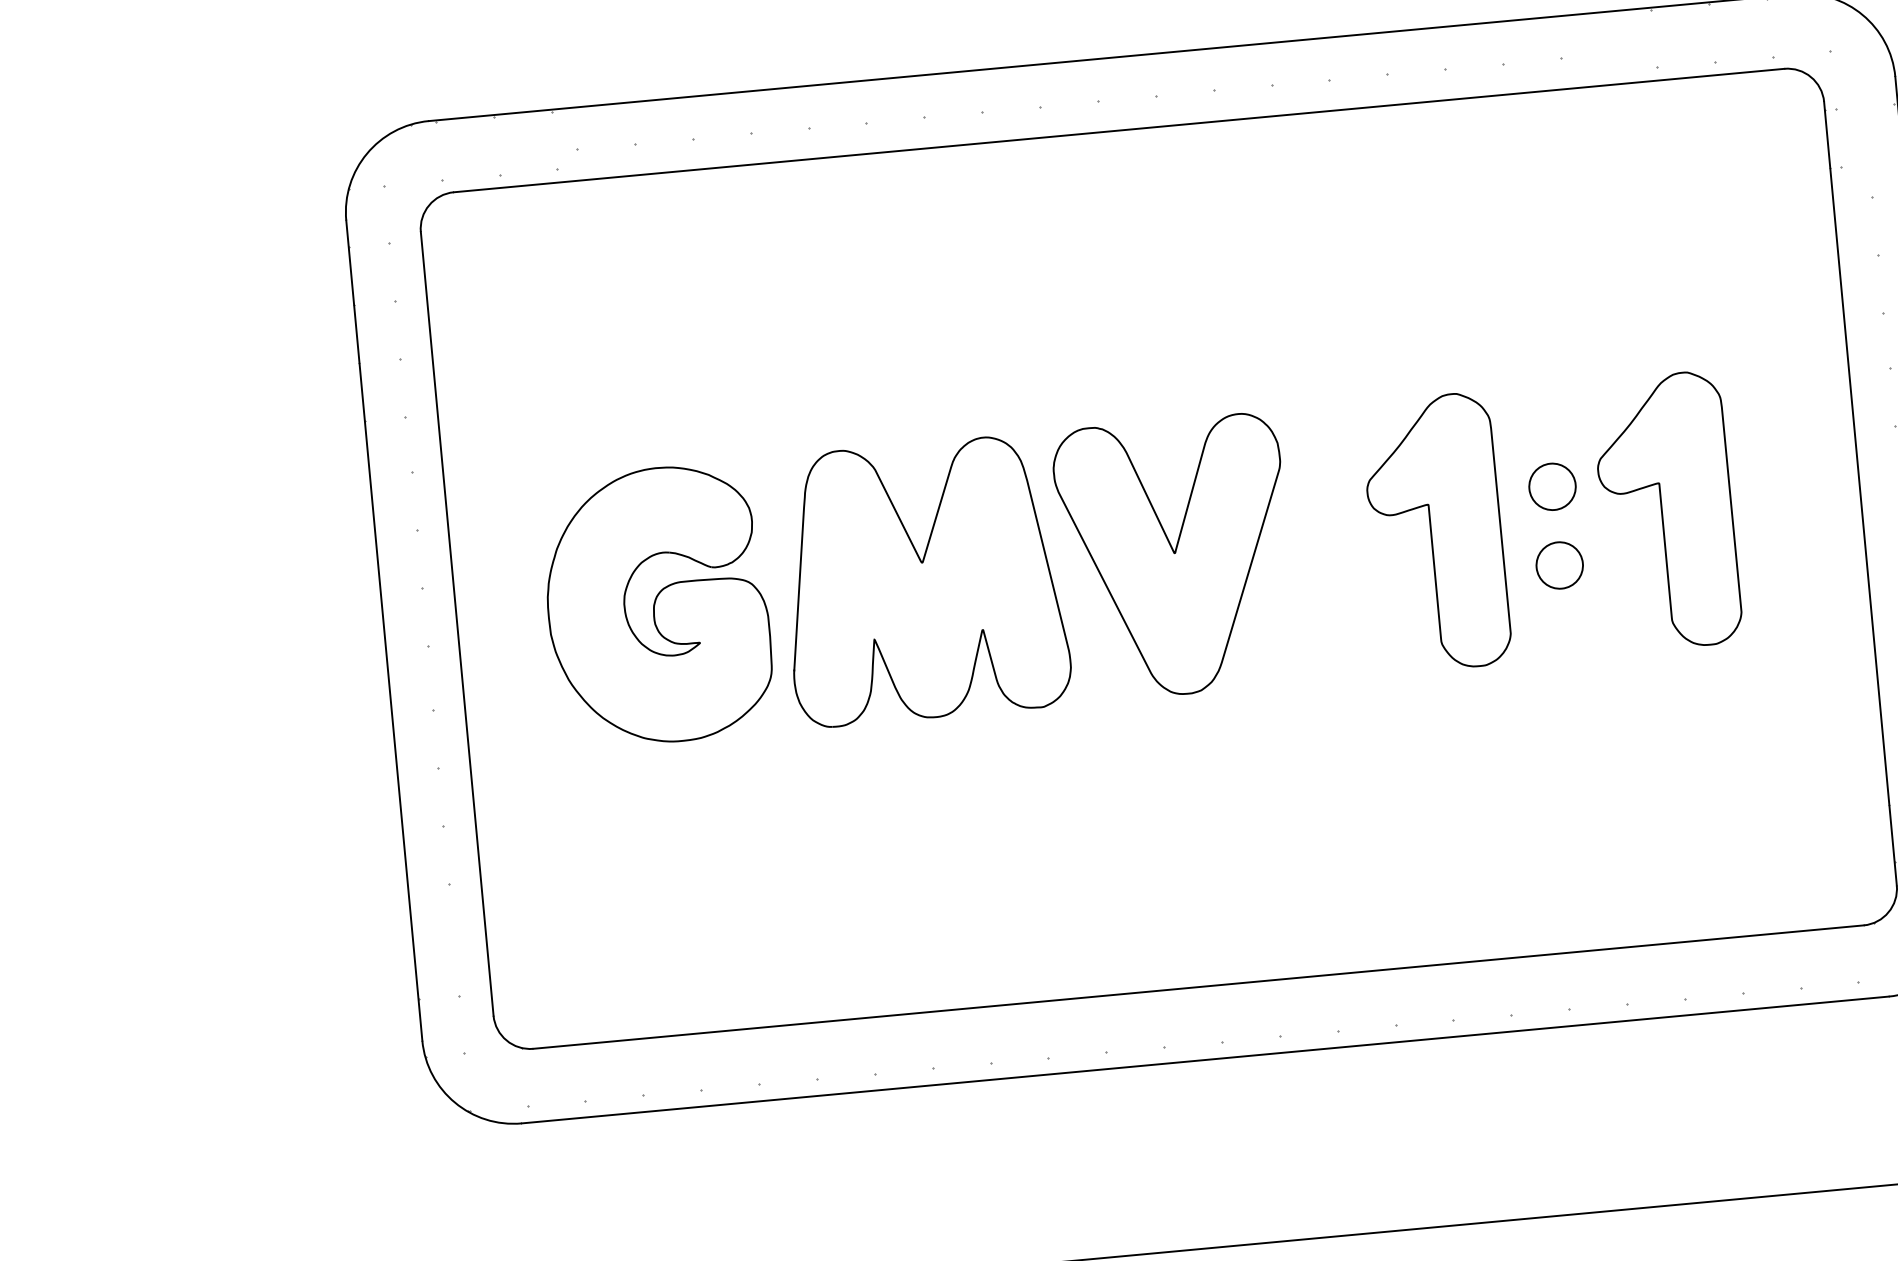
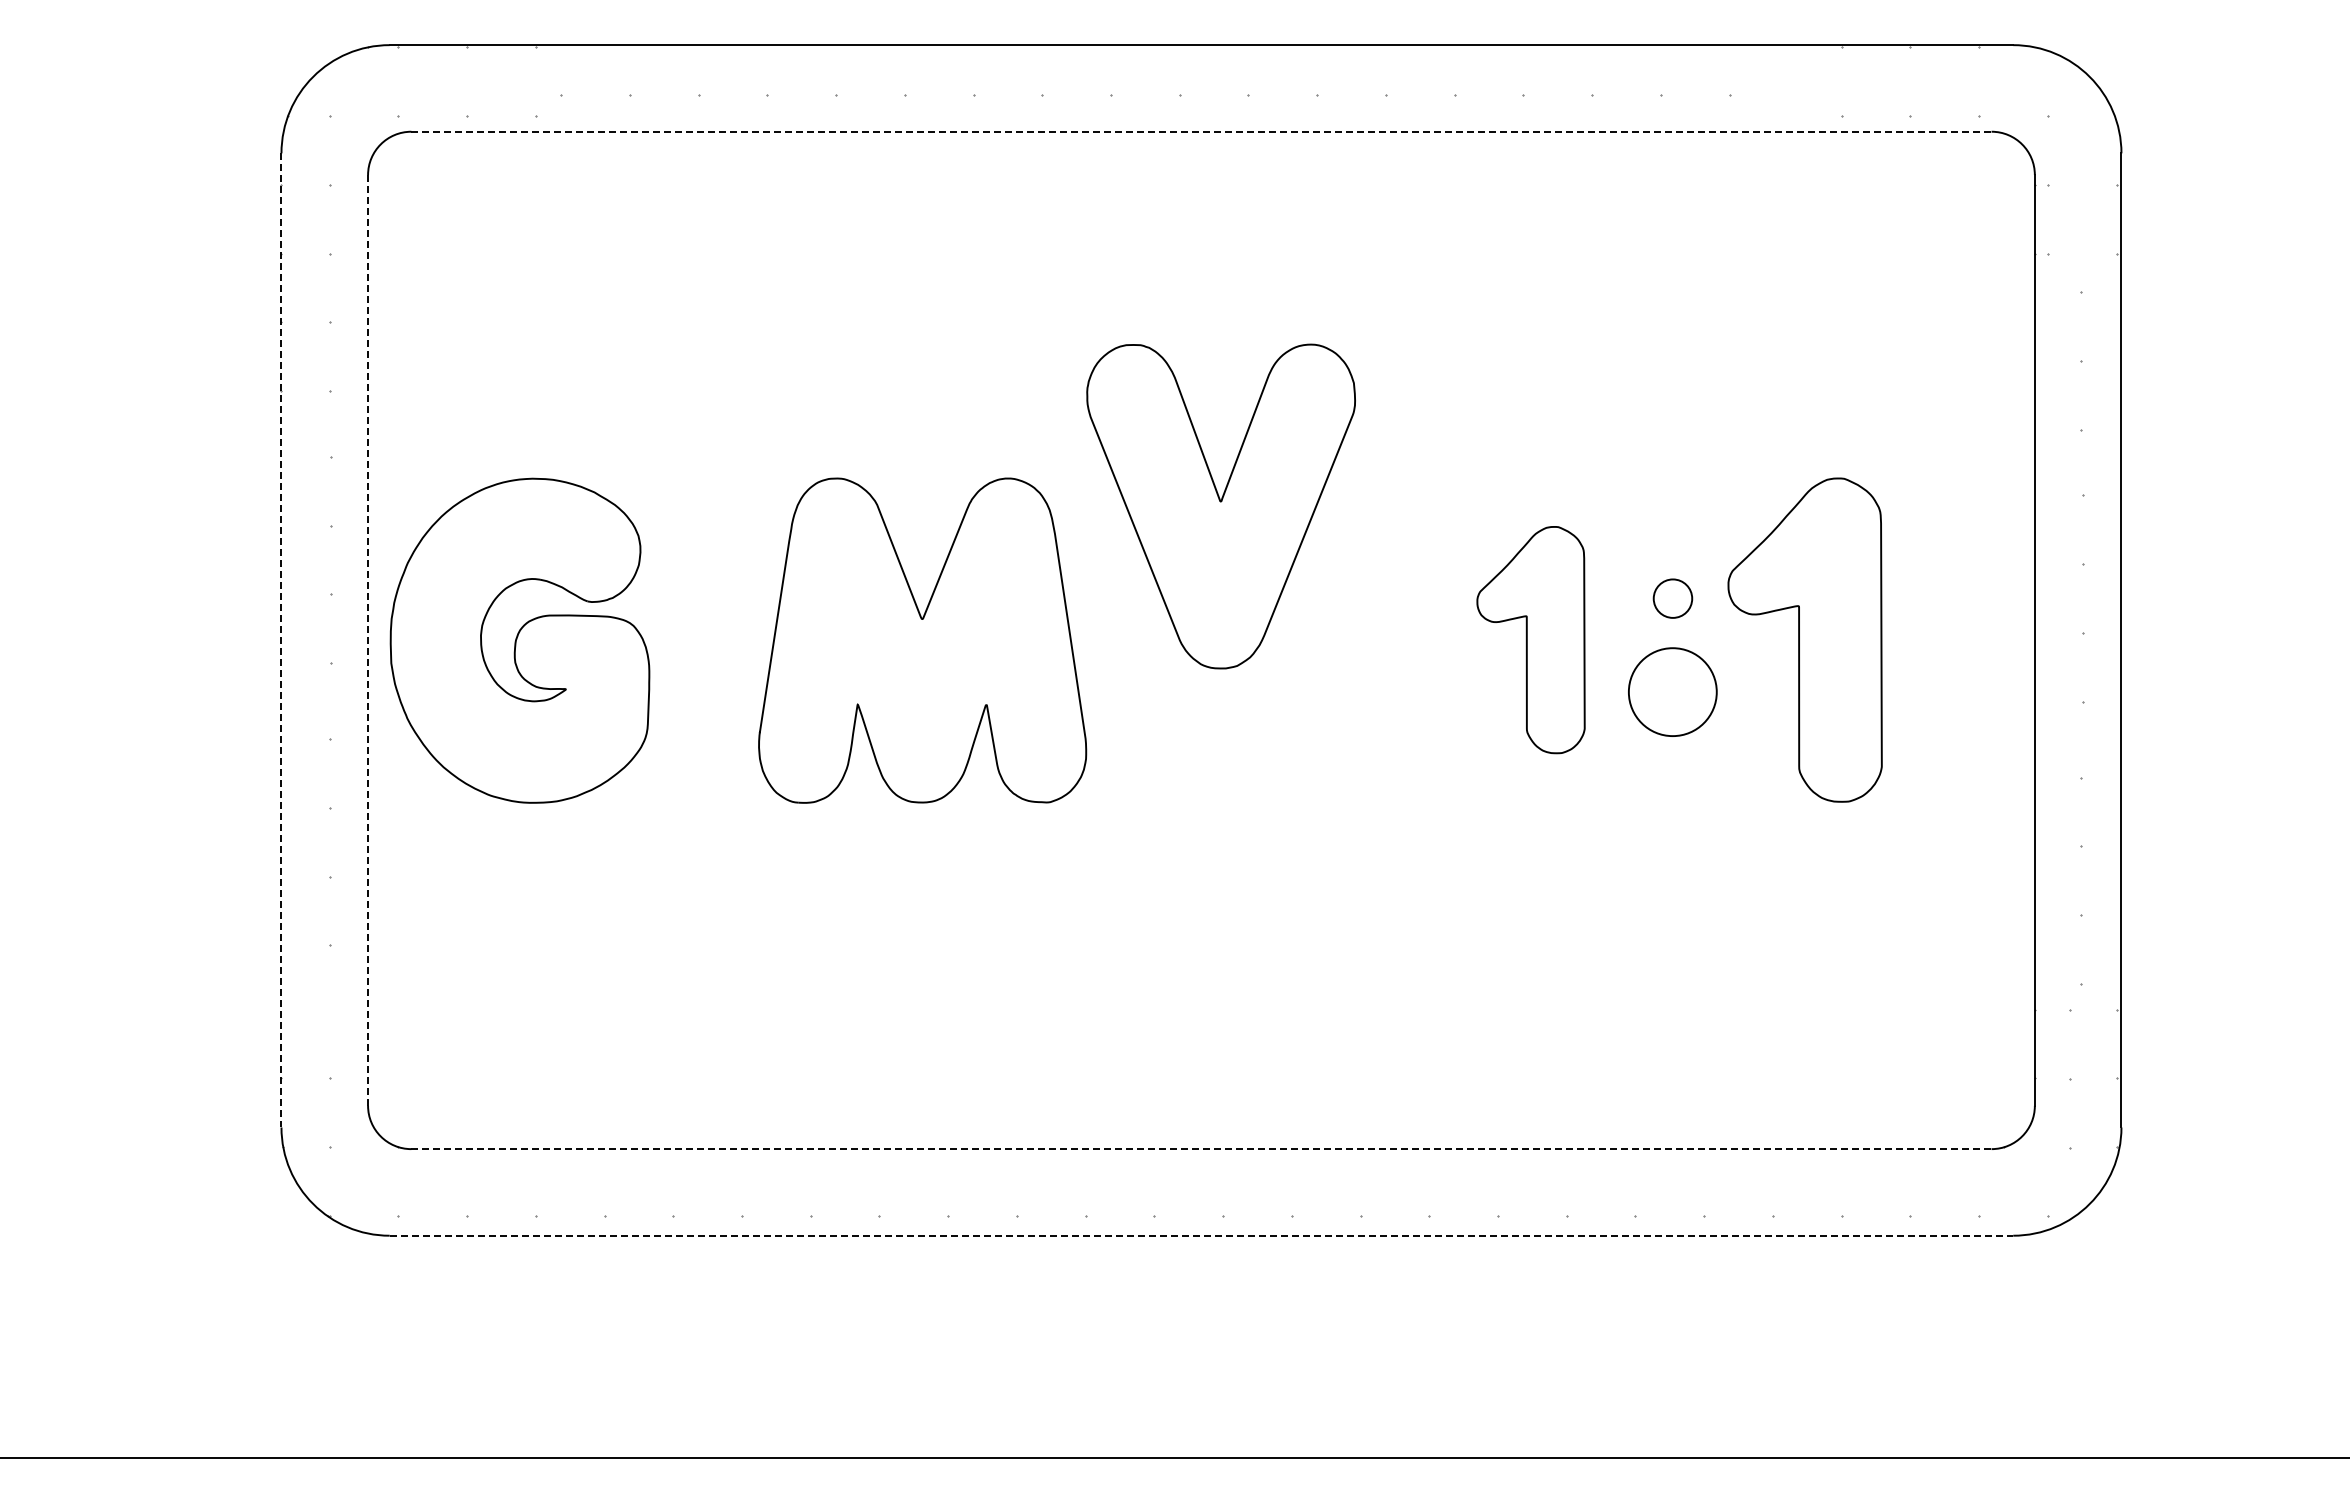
line: (1119, 130) -> (1201, 131), solid -> dashed
circle: (1552, 486) -> (1672, 598), size x0.7
part: (1435, 532) -> (1530, 639), size x0.7
part: (1174, 557) -> (1220, 506), moved
circle: (1559, 565) -> (1672, 691), size x1.6
part: (657, 605) -> (519, 640), moved
line: (457, 623) -> (368, 640), solid -> dashed
line: (384, 630) -> (281, 640), solid -> dashed
line: (1198, 987) -> (1201, 1149), solid -> dashed
line: (1205, 1059) -> (1201, 1235), solid -> dashed

